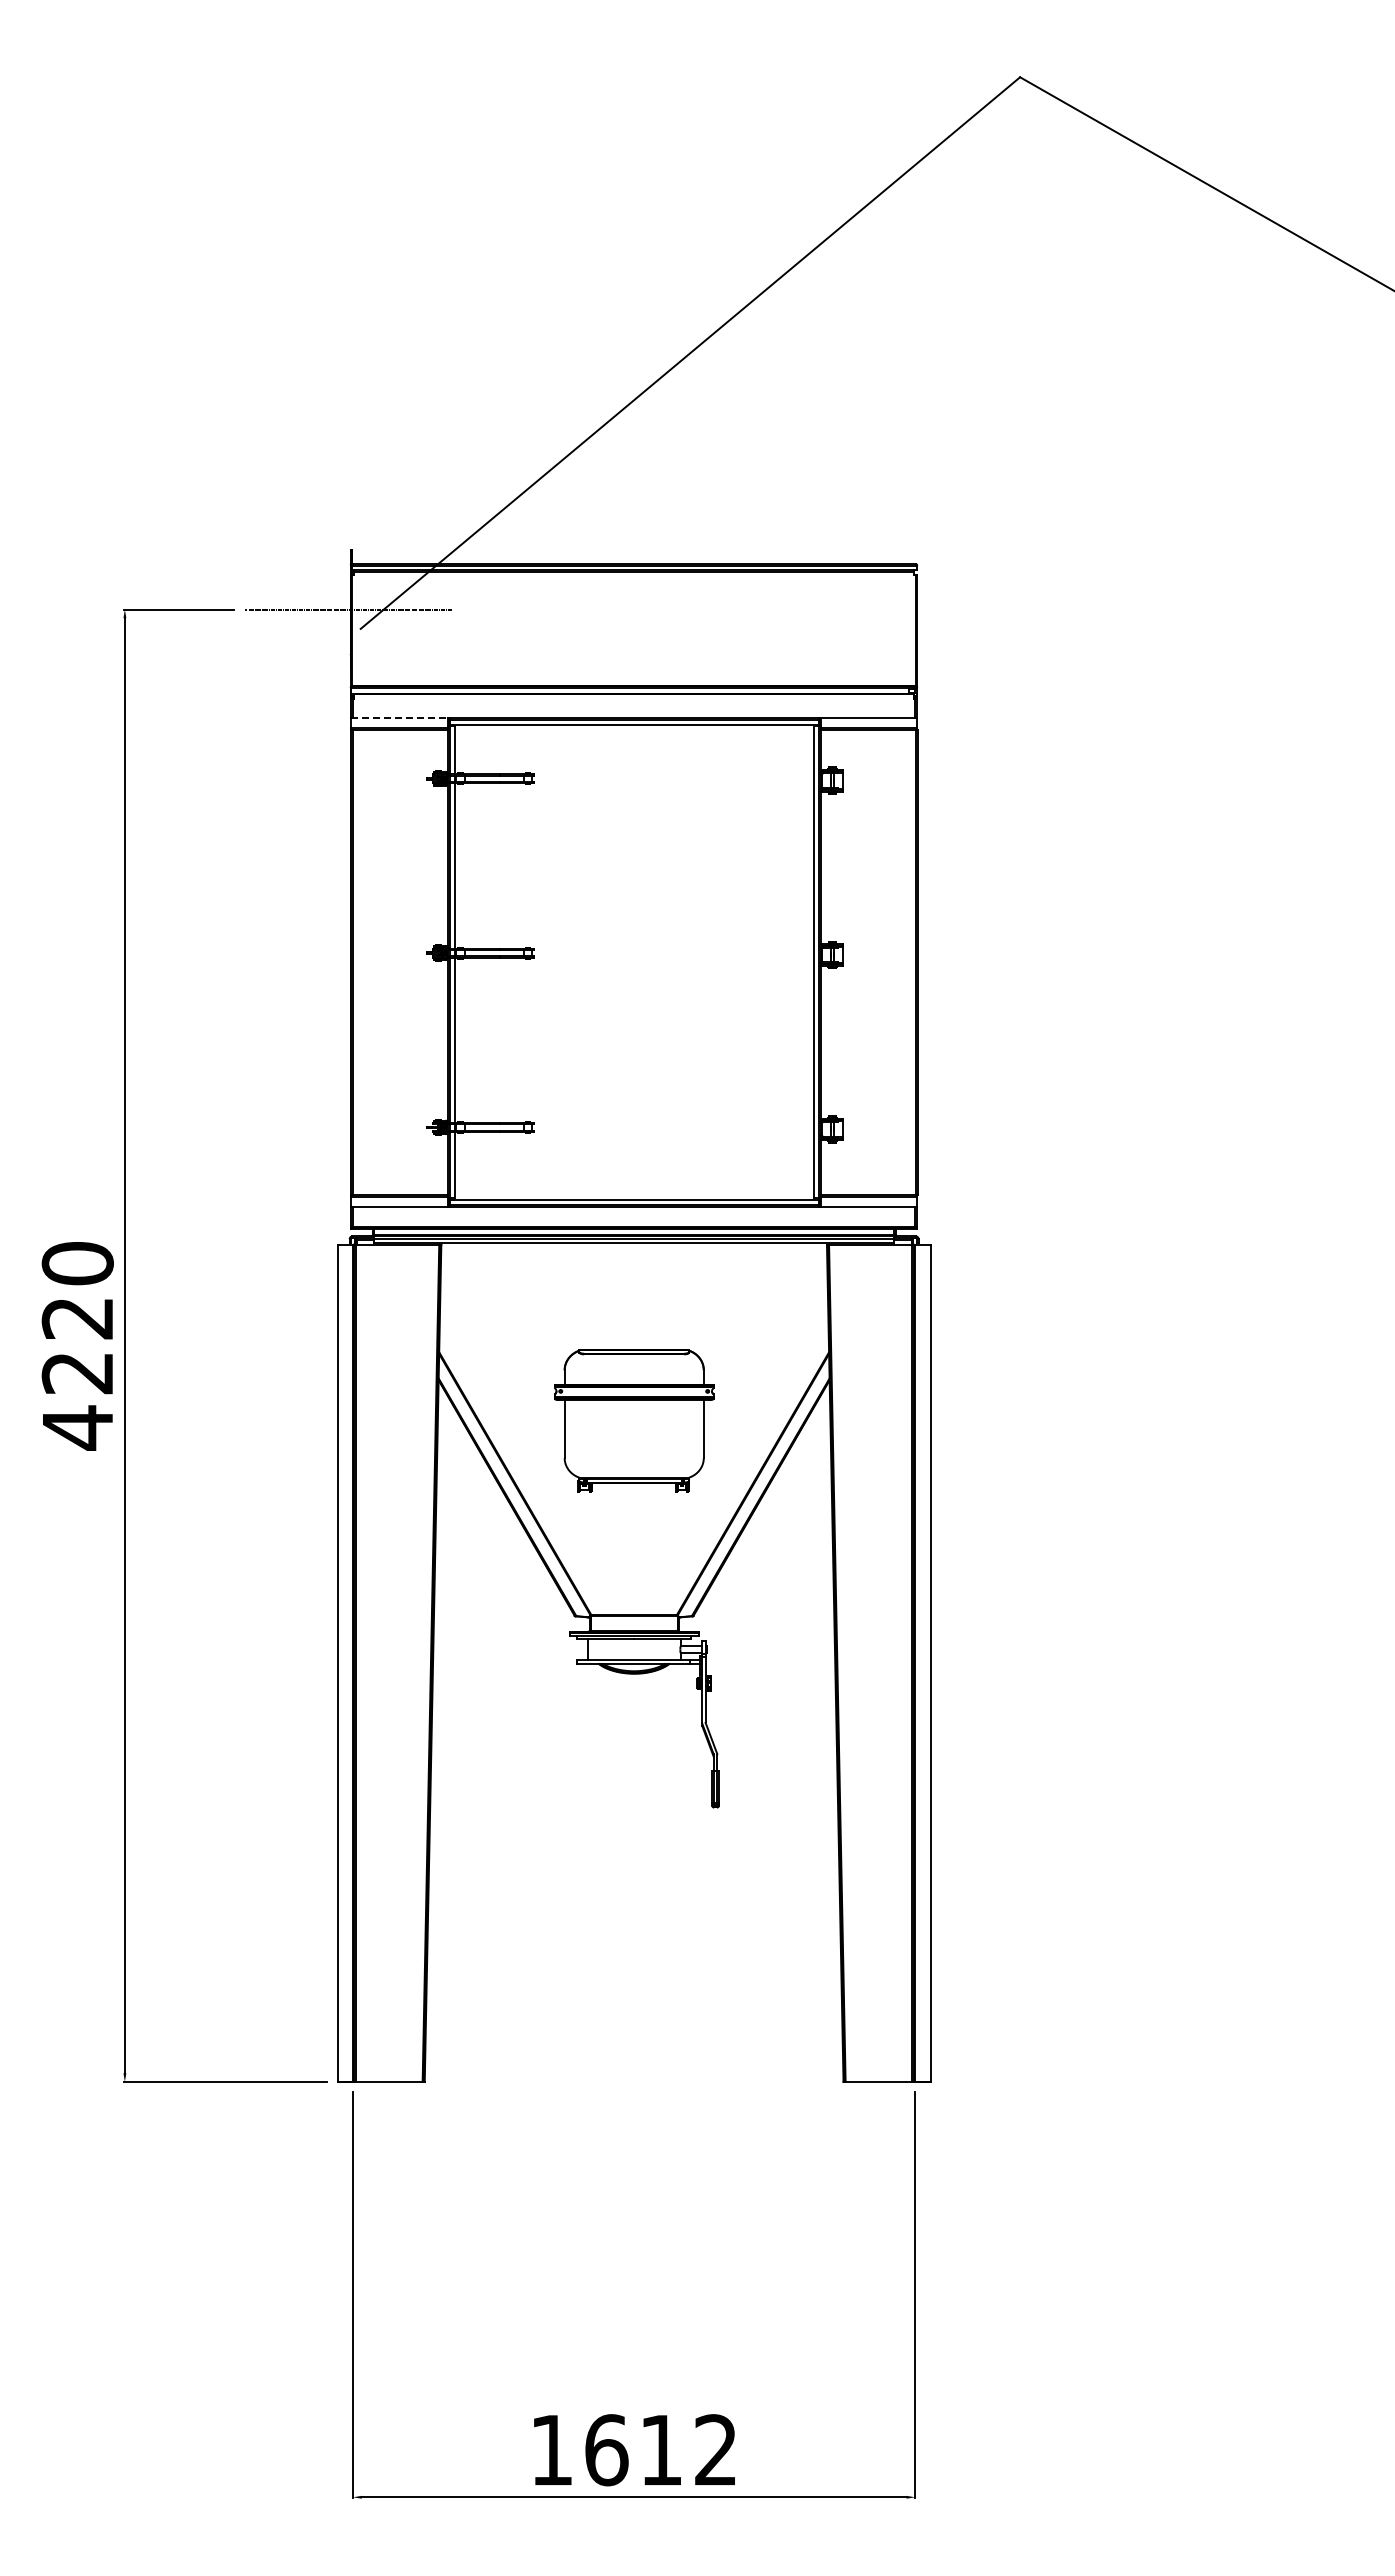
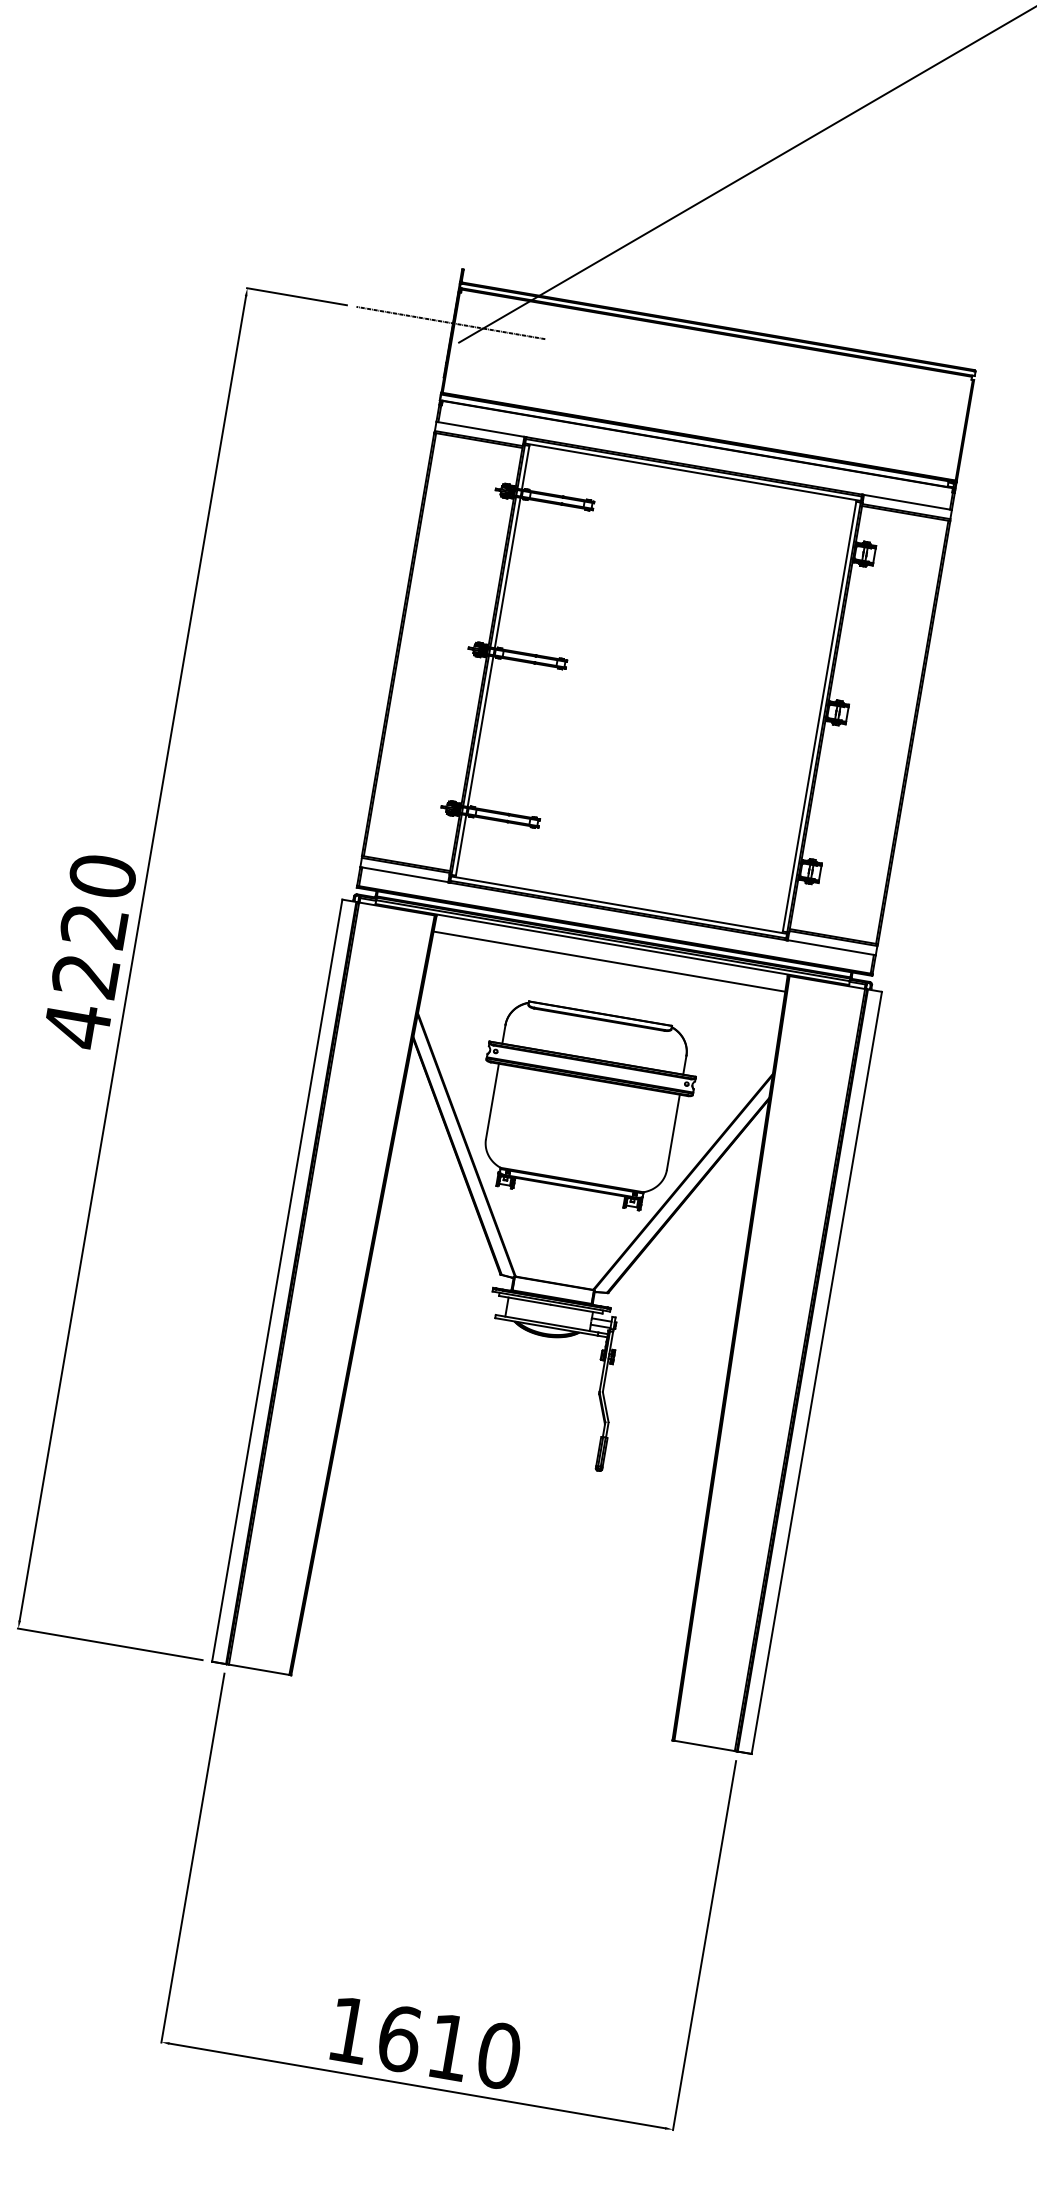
line: (399, 717) -> (480, 429), dashed -> solid
line: (634, 1262) -> (609, 961), added
part: (634, 1420) -> (585, 1105), size x1.43
text: (715, 2450) -> (498, 2056), 1612 -> 1610

